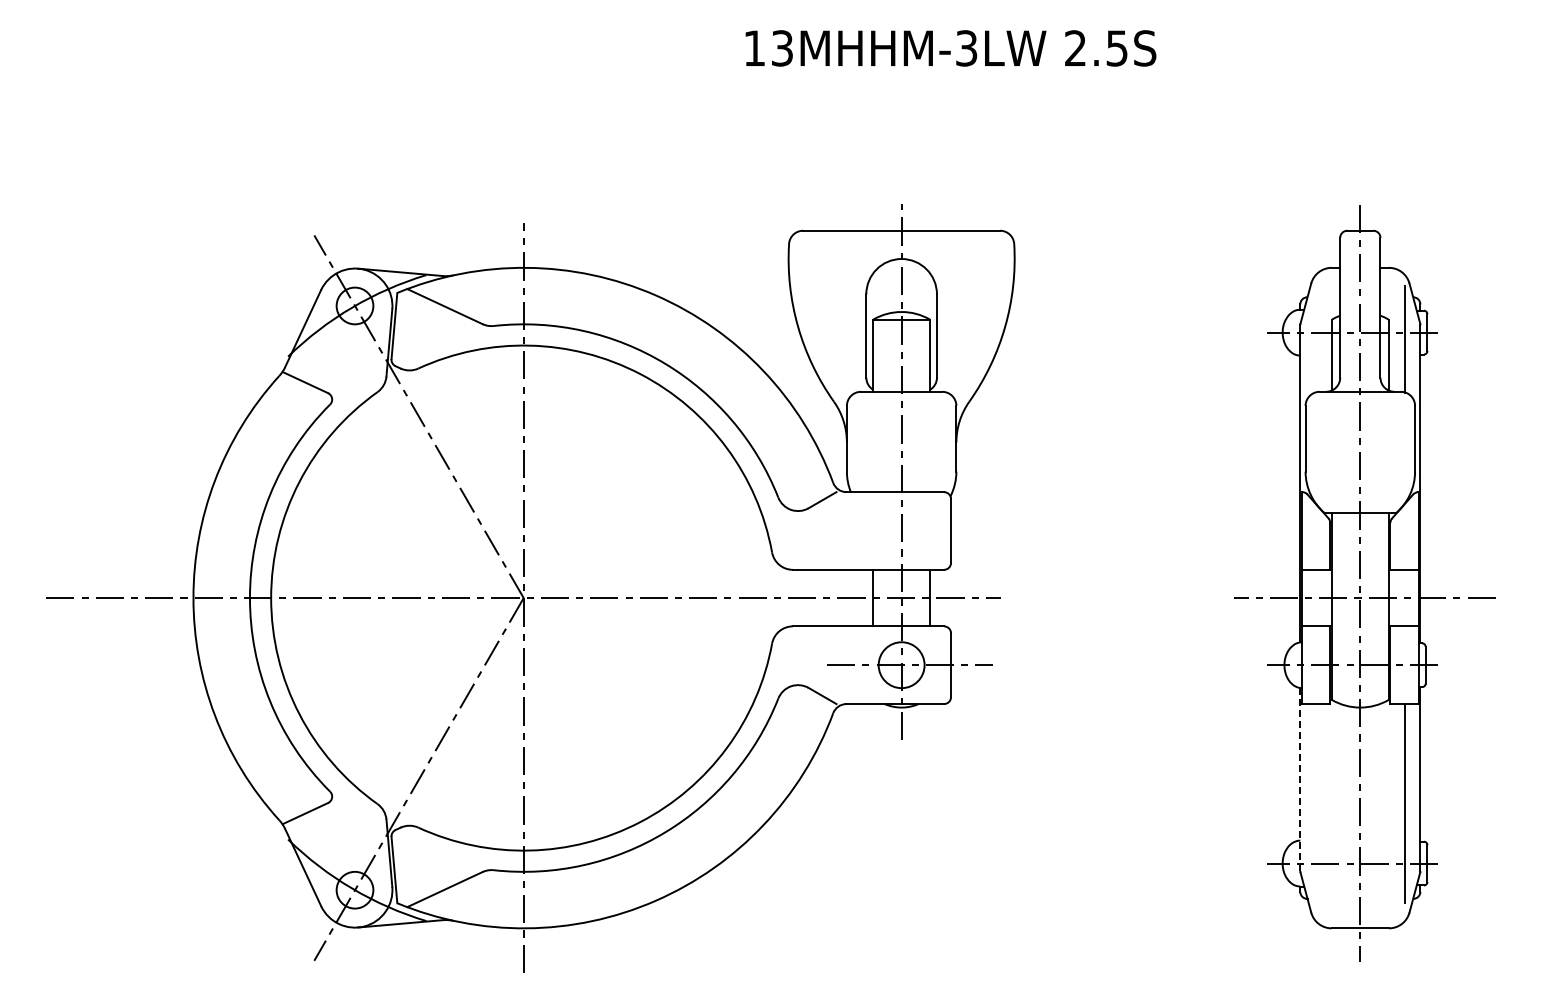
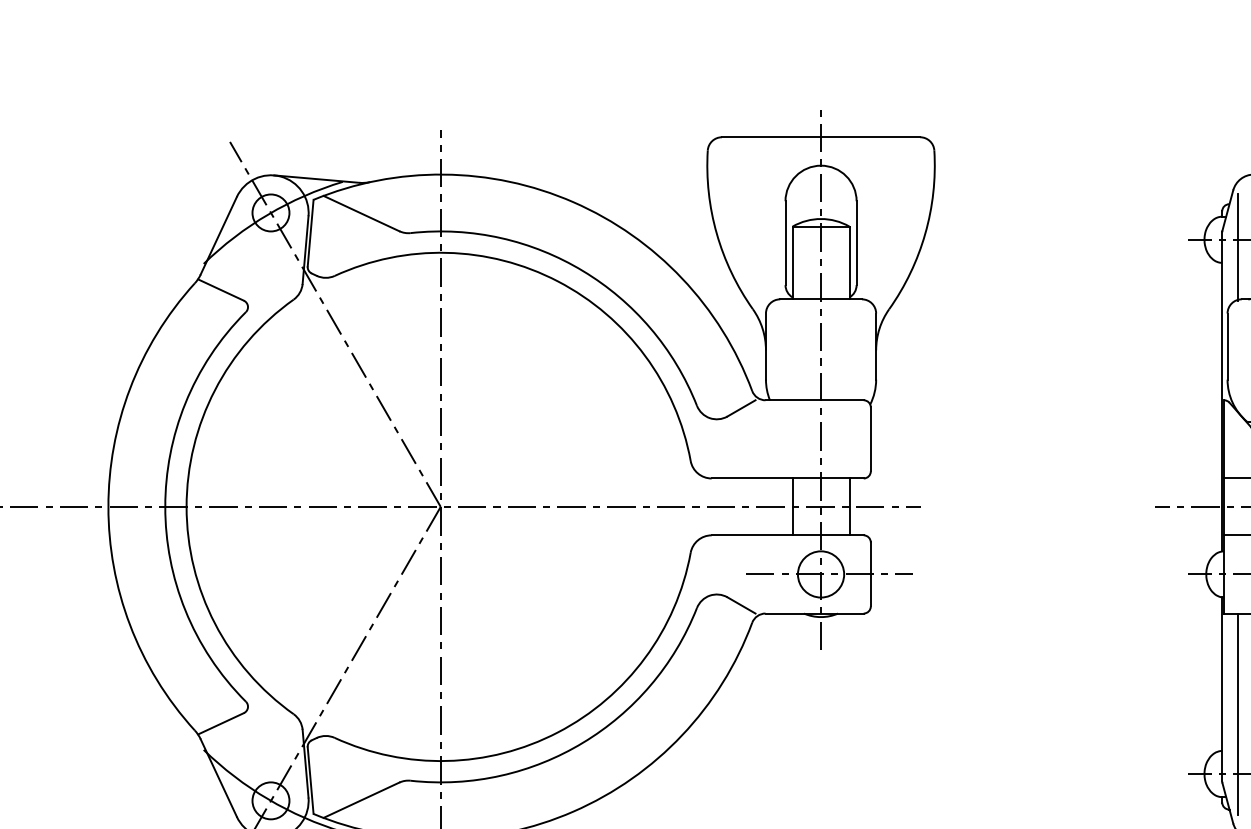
line: (1315, 339) -> (1237, 246), added
line: (1300, 779) -> (1222, 689), dashed -> solid
line: (1315, 804) -> (1237, 714), added

